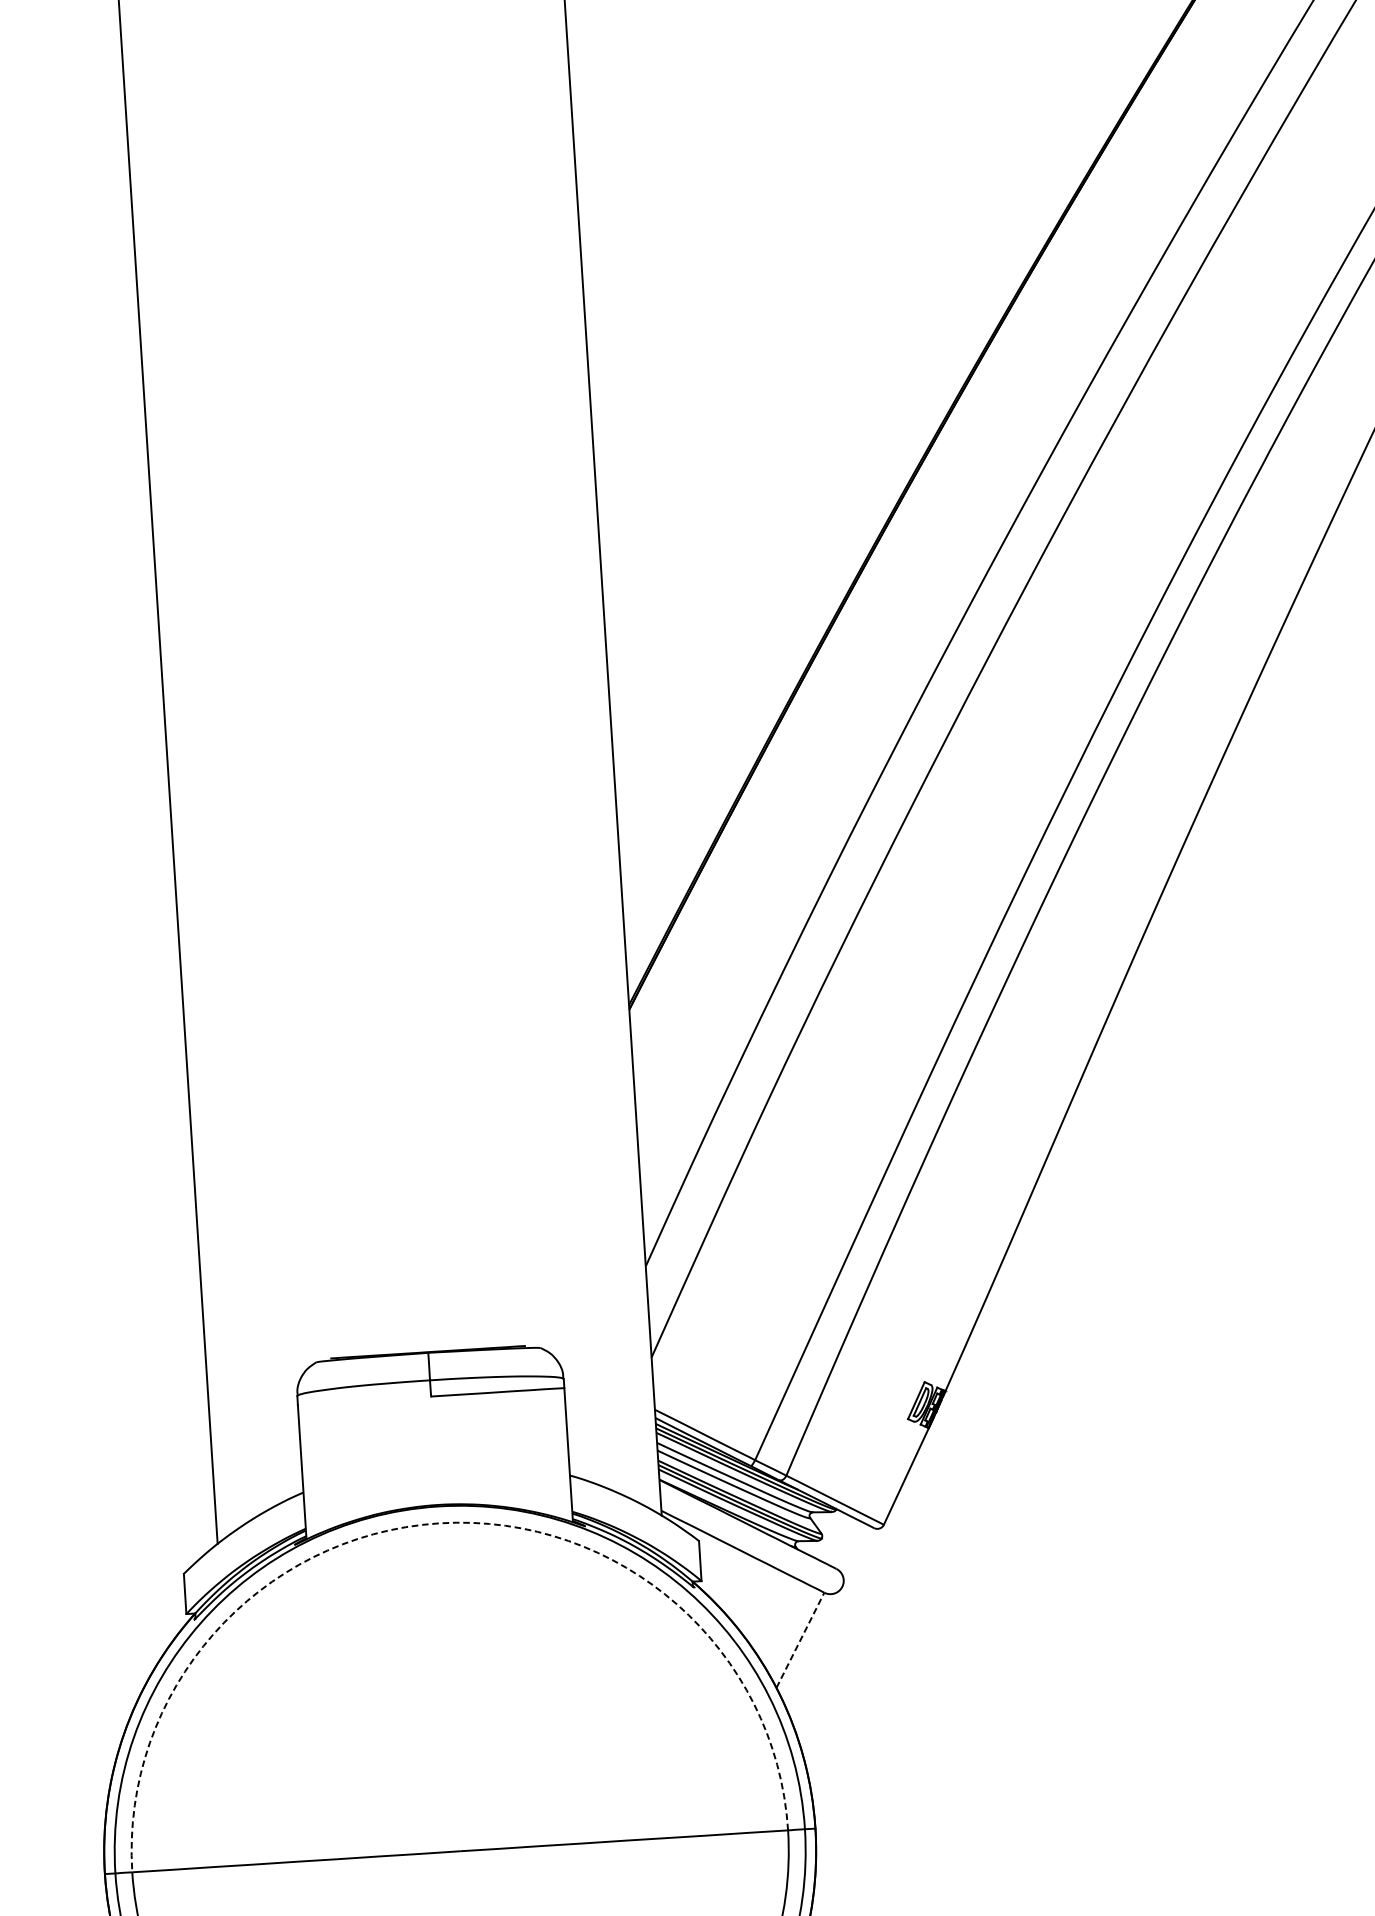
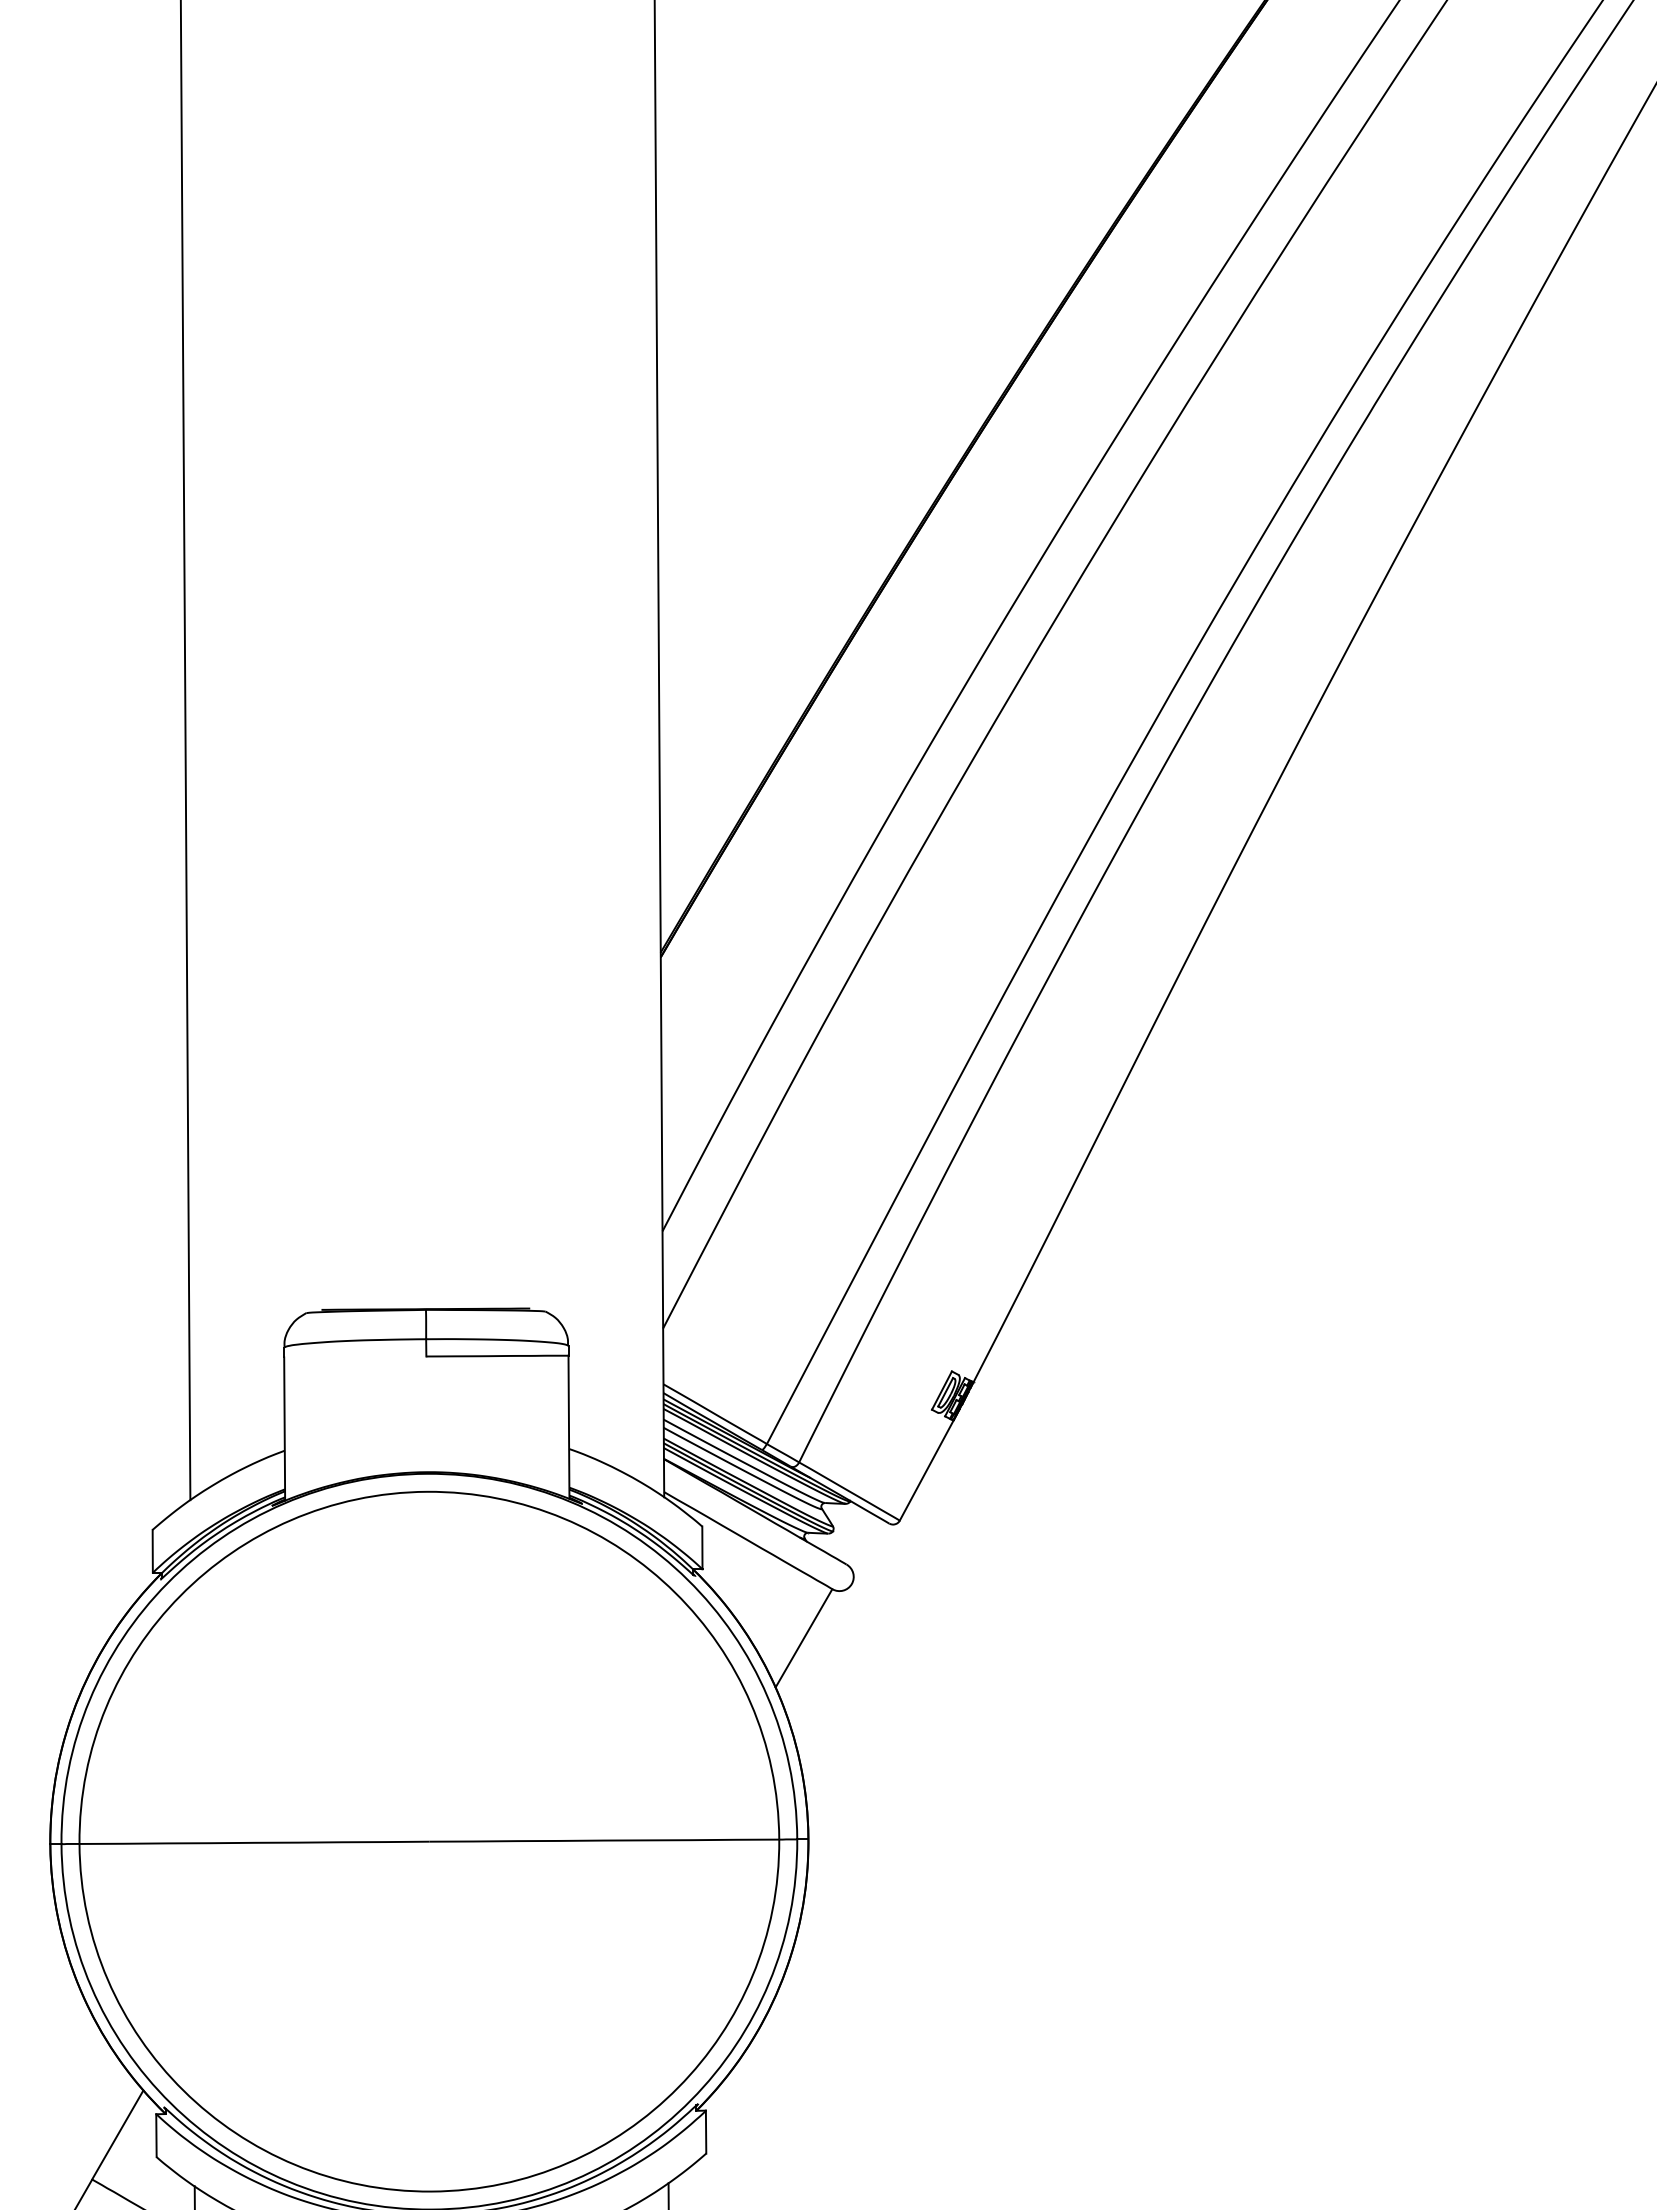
arc: (439, 1523) -> (427, 1491), dashed -> solid
line: (800, 1640) -> (804, 1638), dashed -> solid

